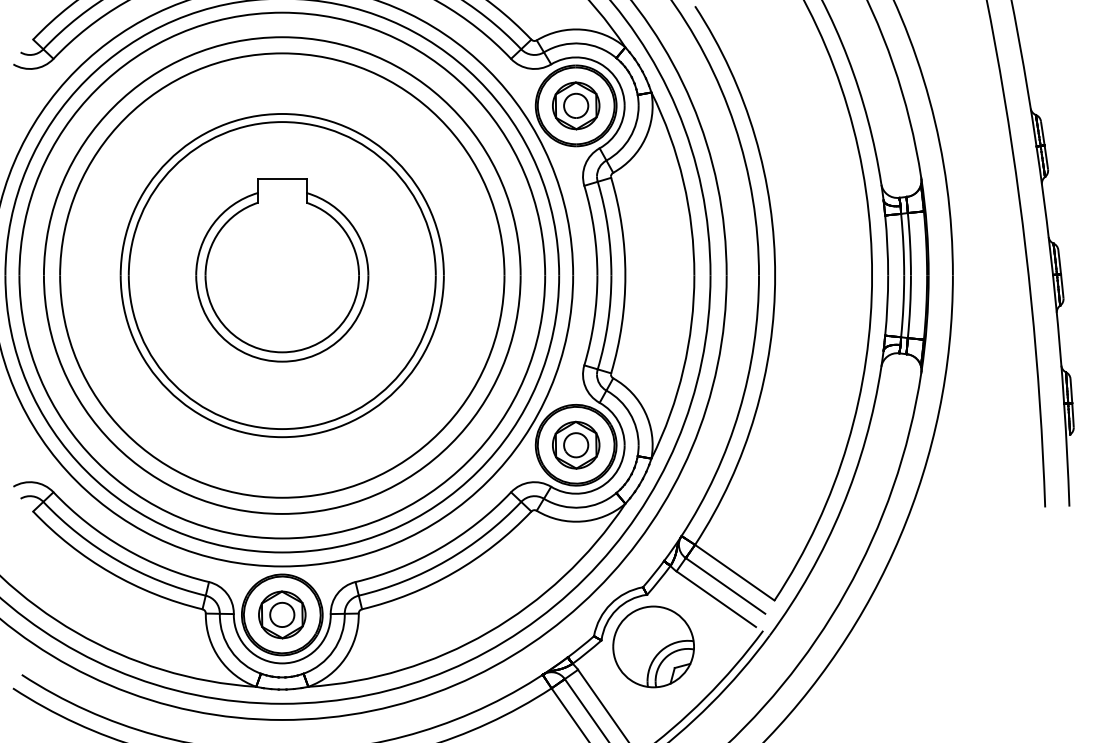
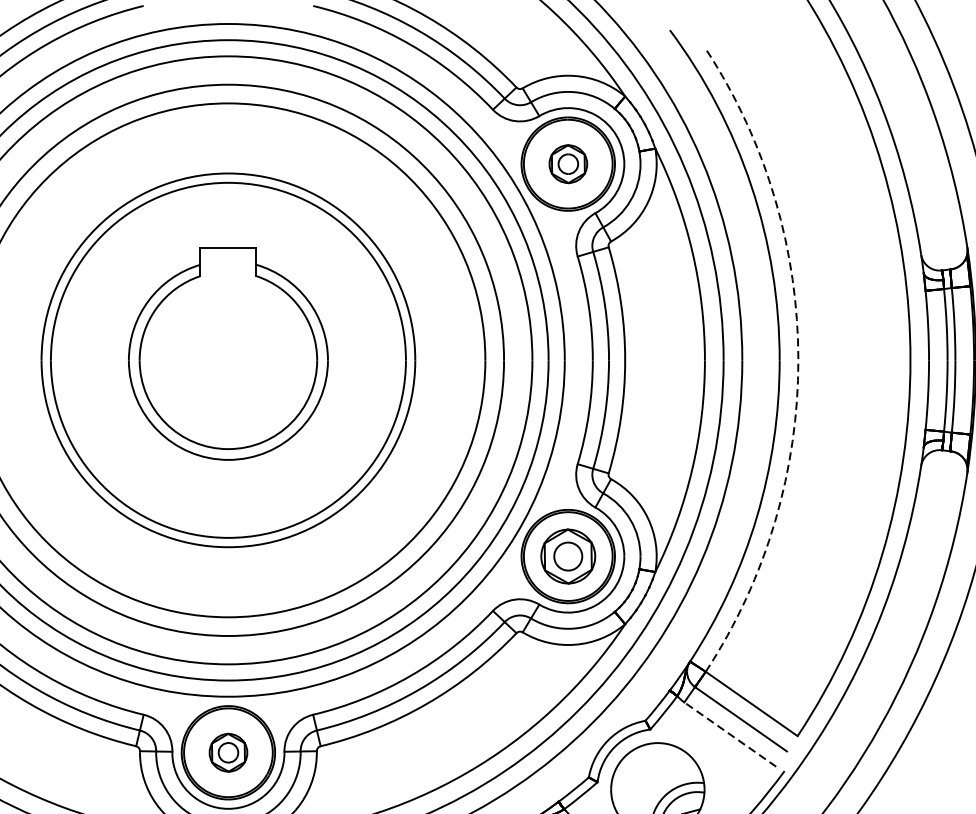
part: (576, 105) -> (568, 163), size x0.7
arc: (775, 275) -> (798, 360), solid -> dashed
line: (715, 598) -> (729, 733), solid -> dashed
part: (282, 614) -> (228, 752), size x0.7

